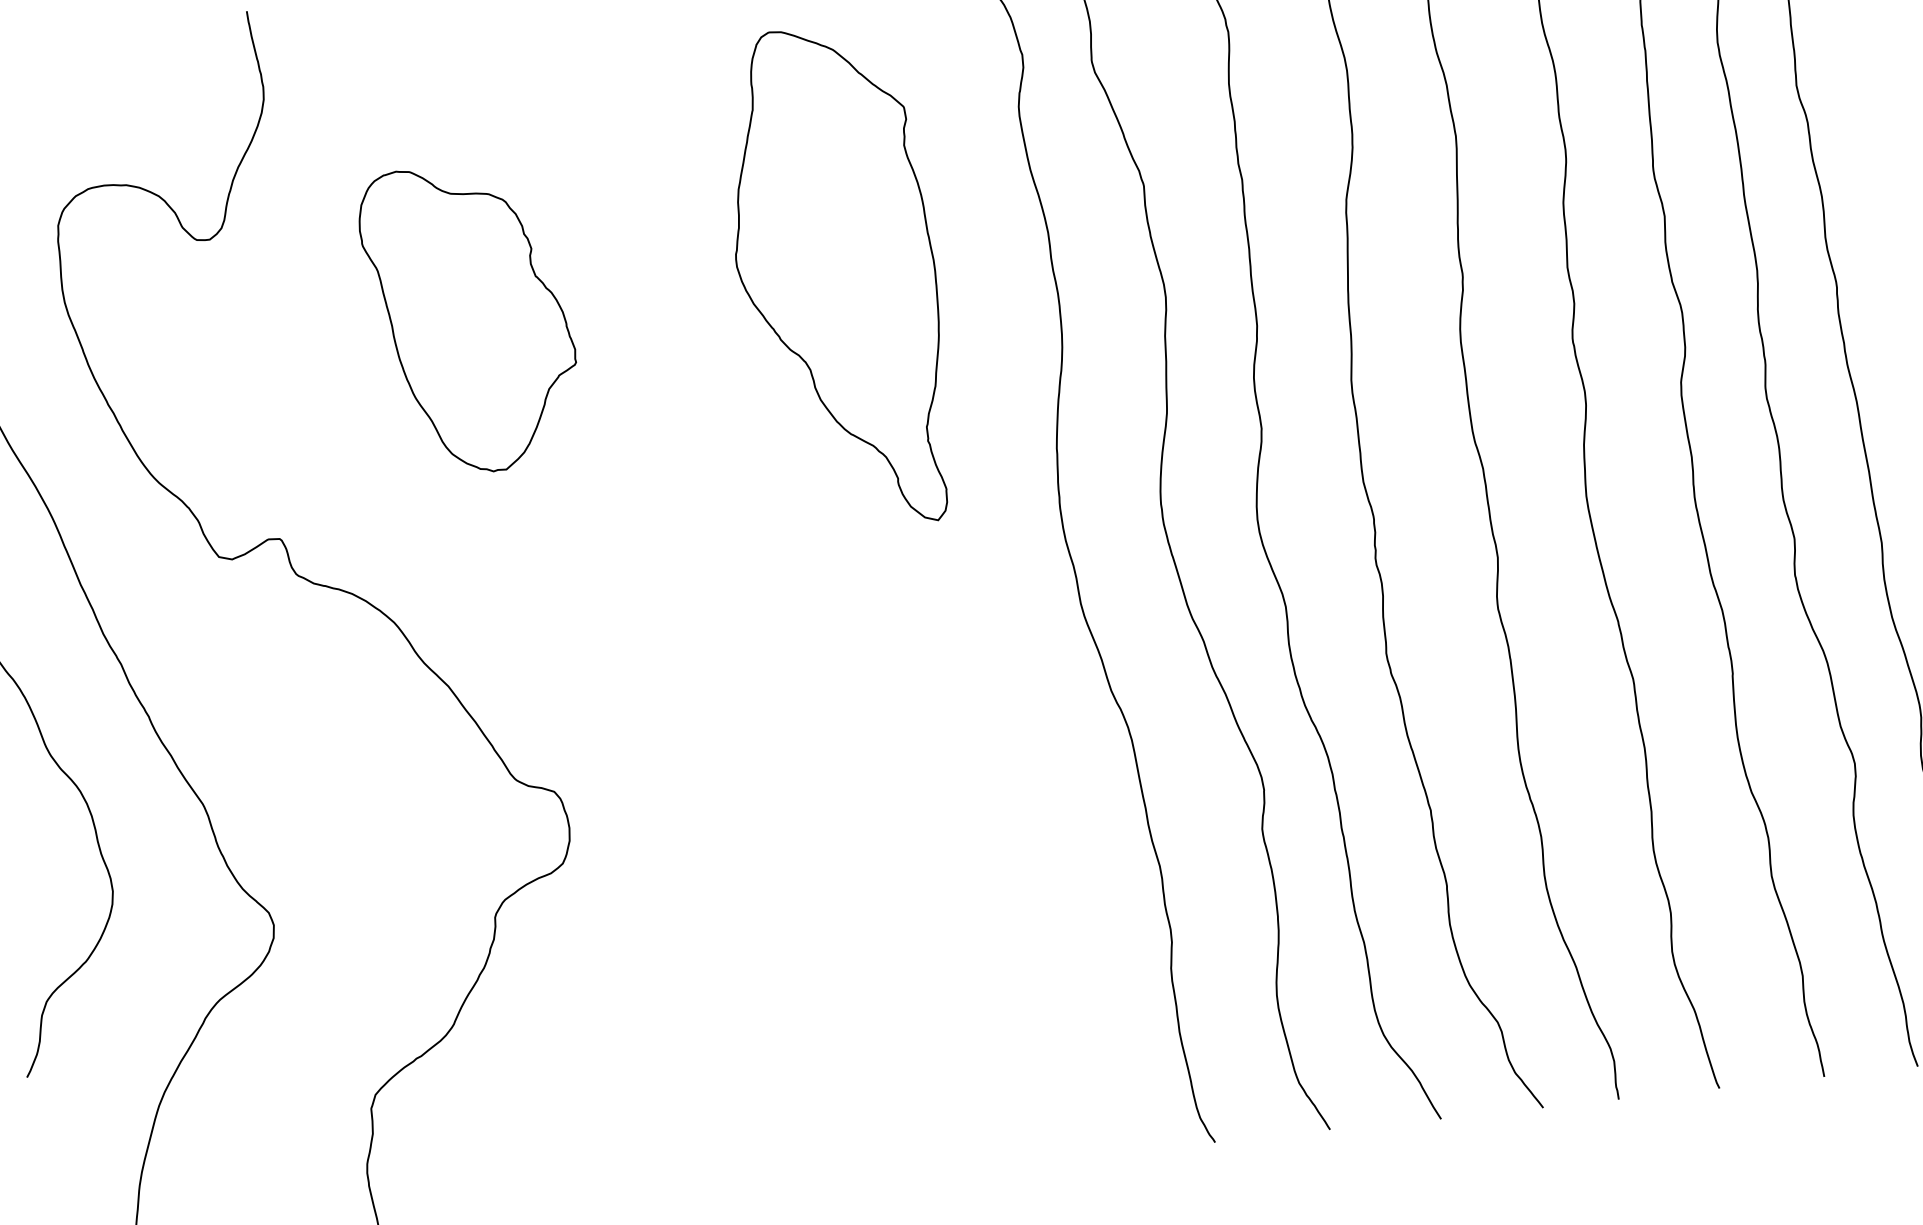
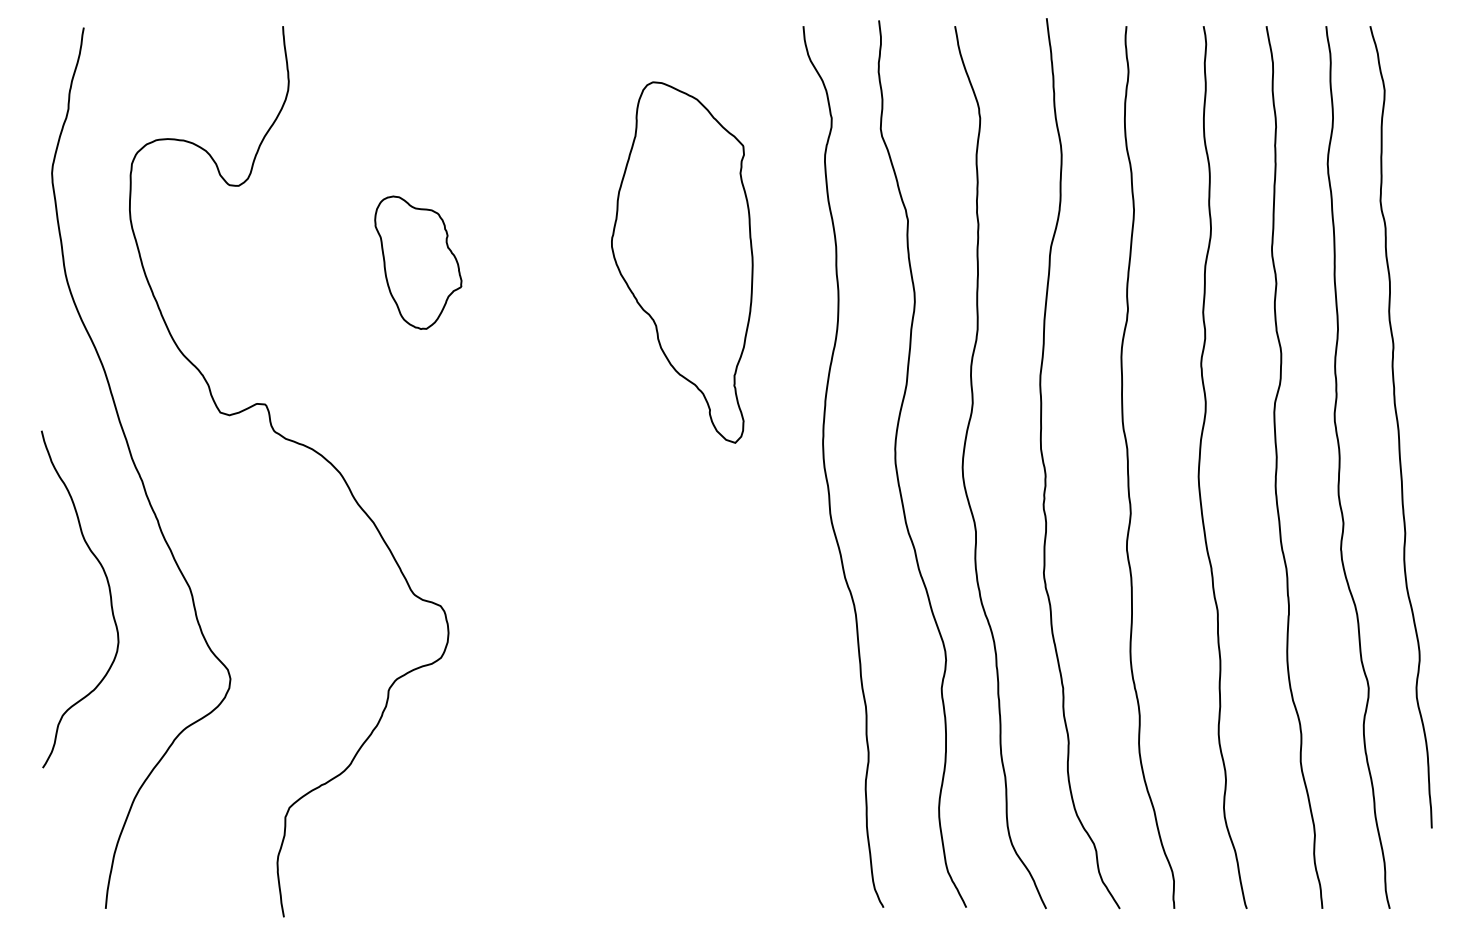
part: (470, 318) -> (418, 262), size x0.6

